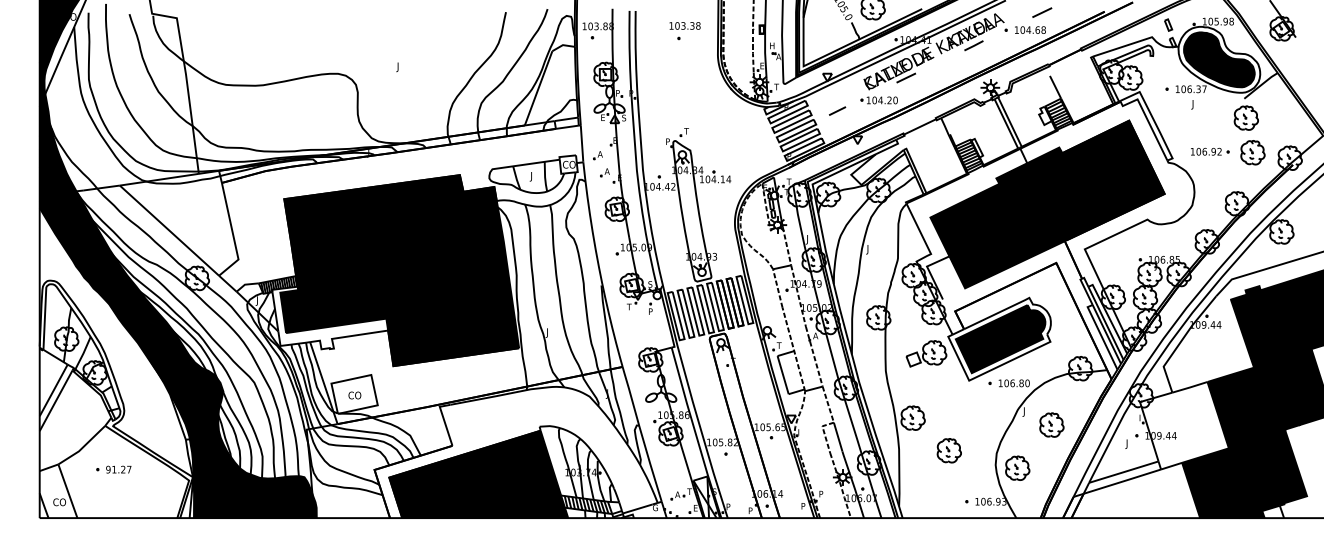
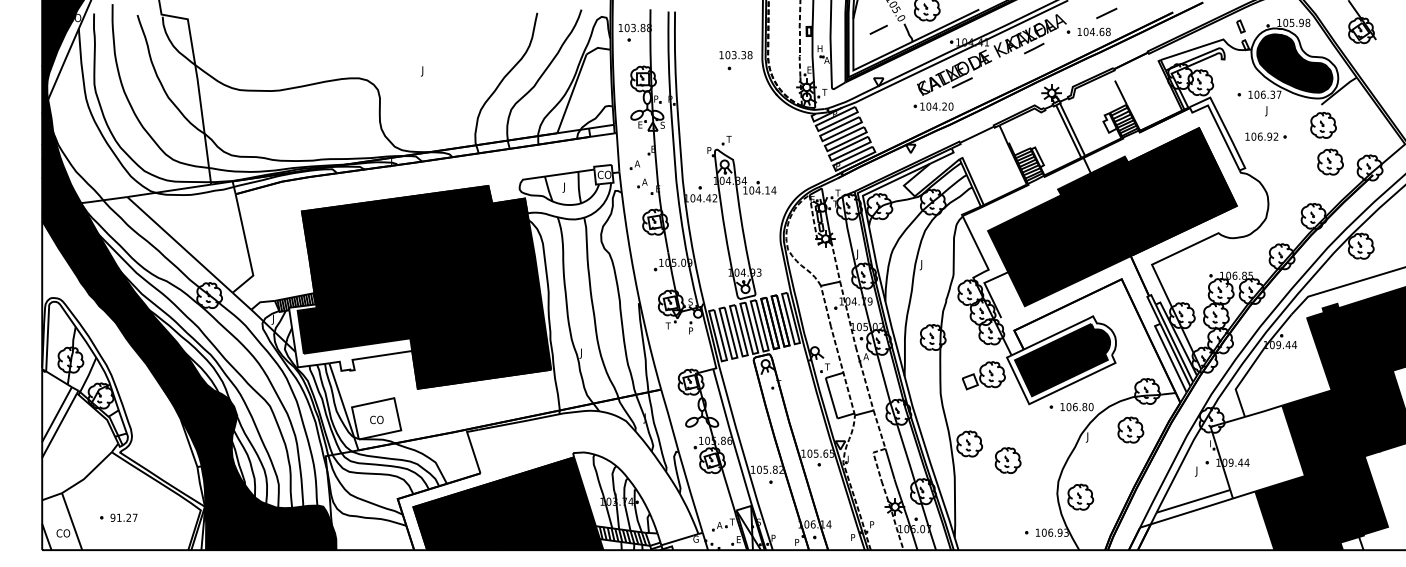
part: (684, 31) -> (735, 61), moved
line: (837, 110) -> (878, 29), moved
part: (1210, 151) -> (1266, 136), moved
part: (1051, 424) -> (1130, 429), moved
part: (948, 450) -> (1007, 460), moved
part: (113, 469) -> (118, 517), moved

